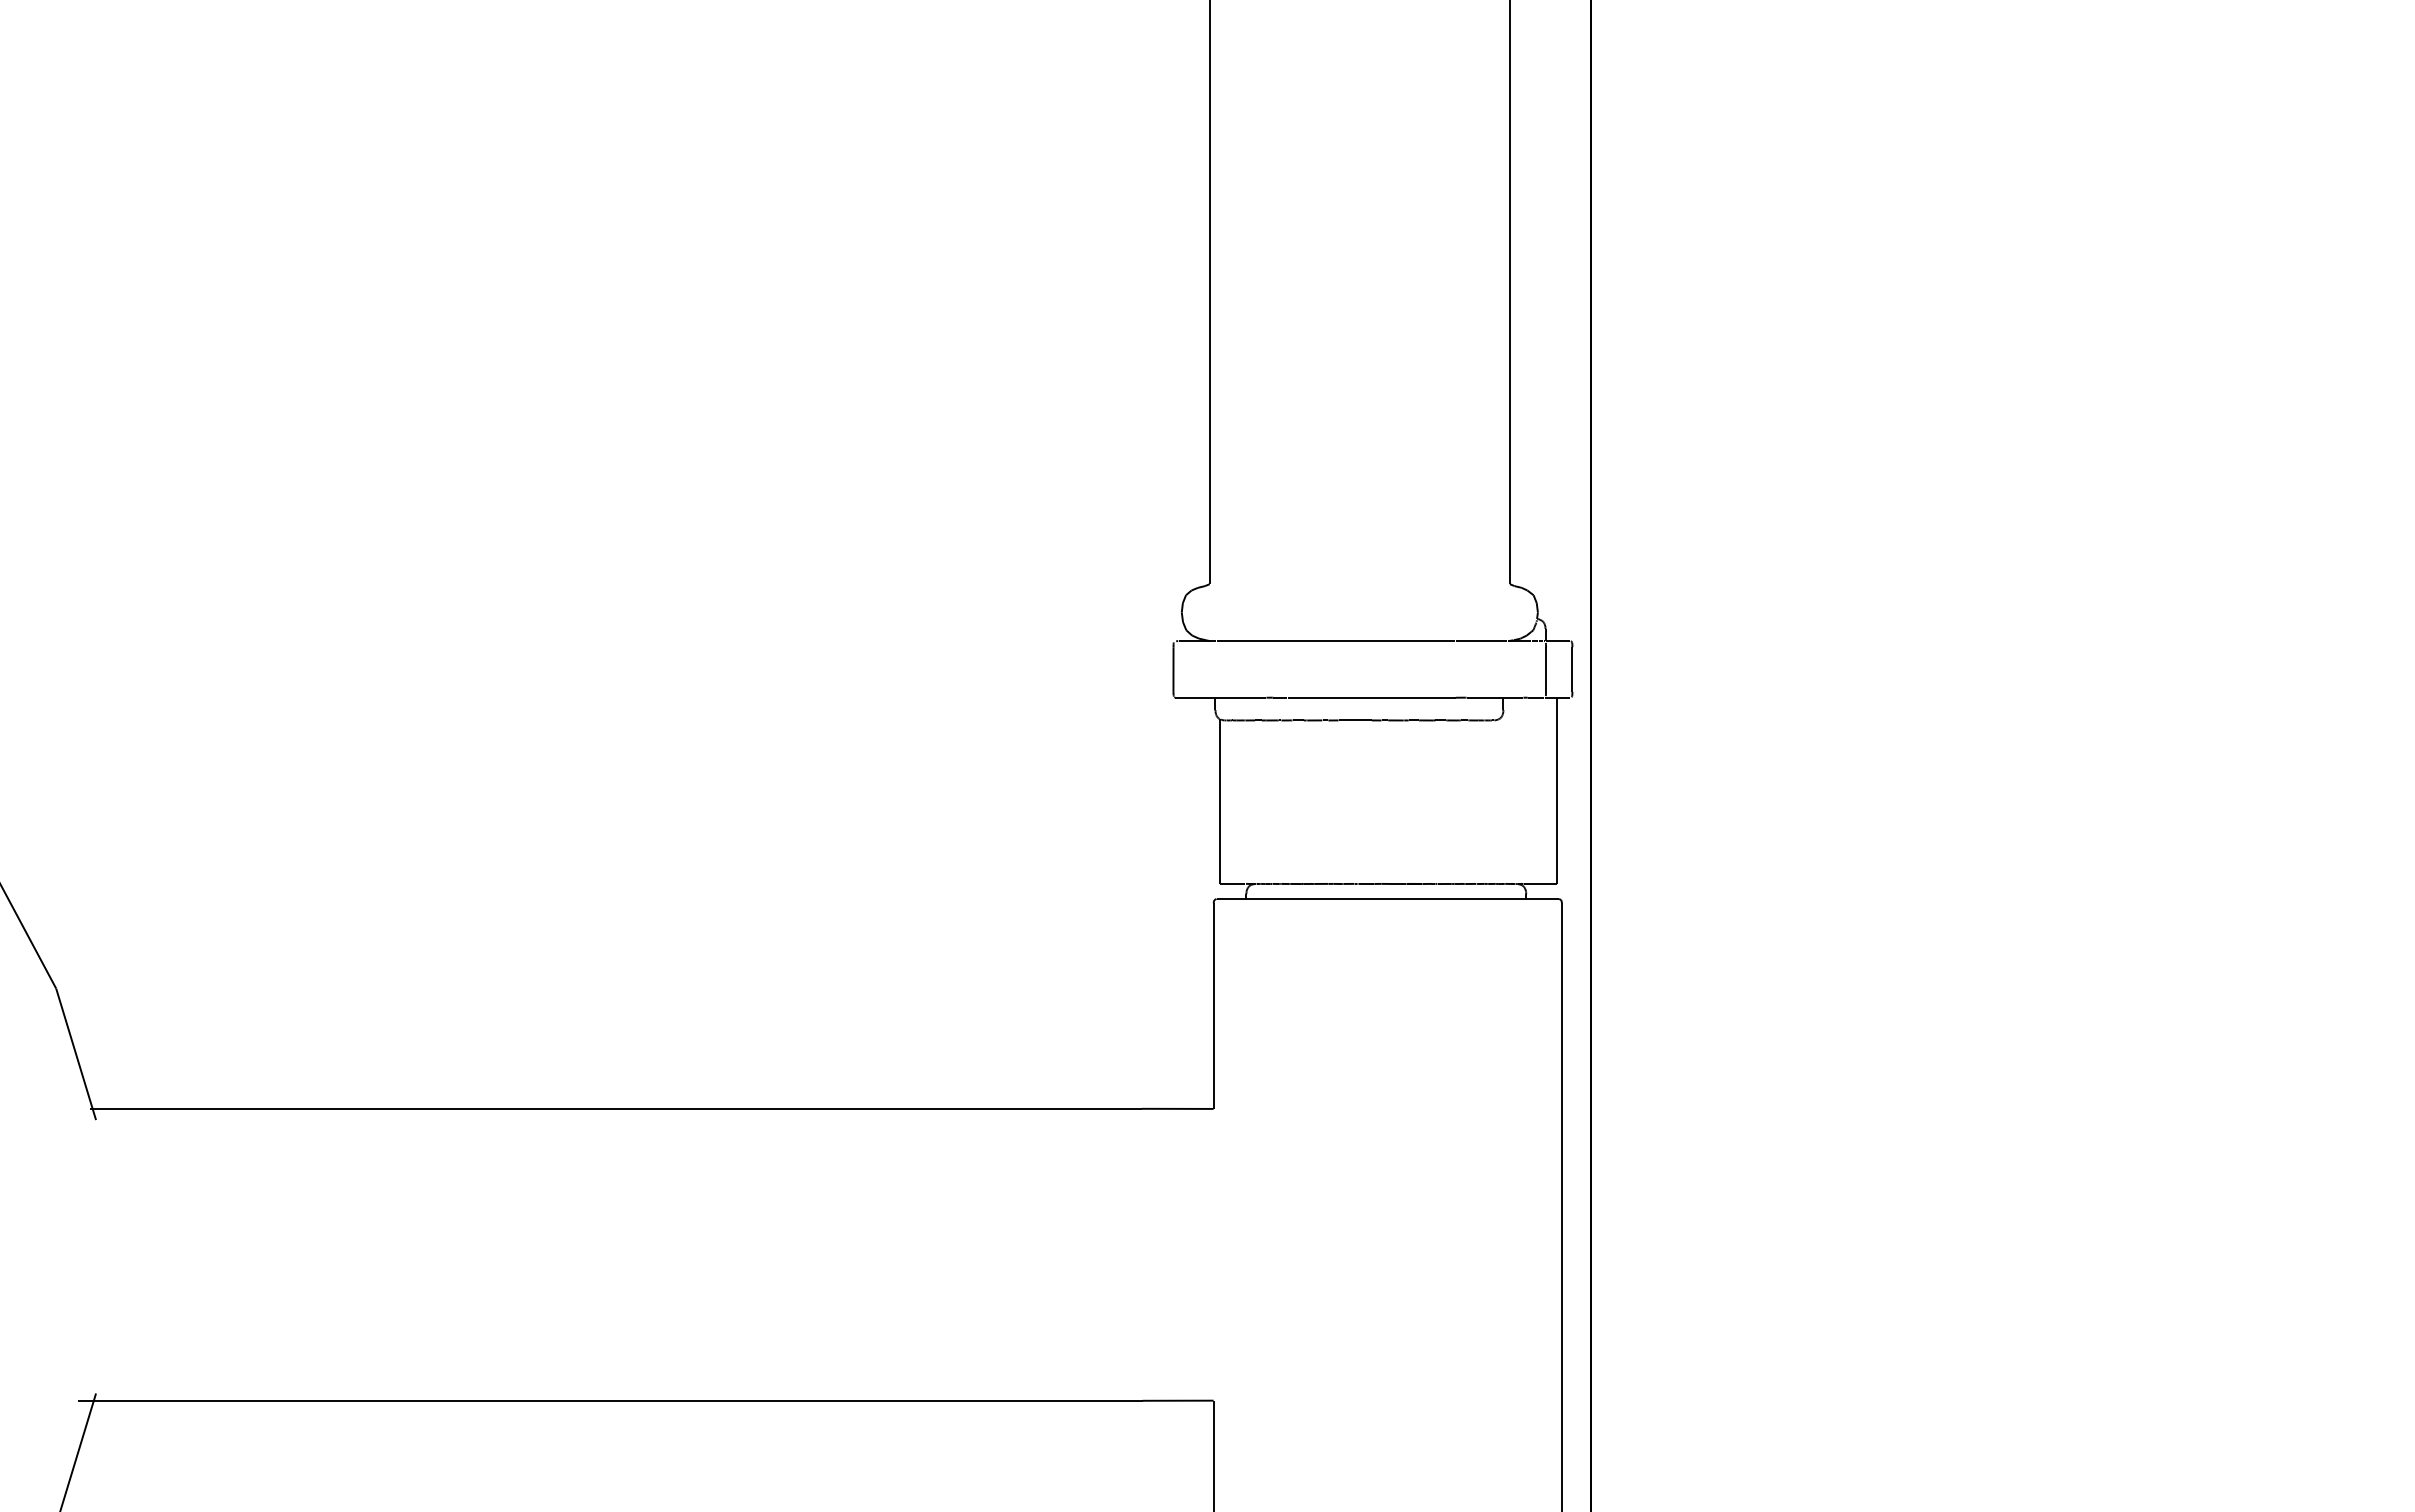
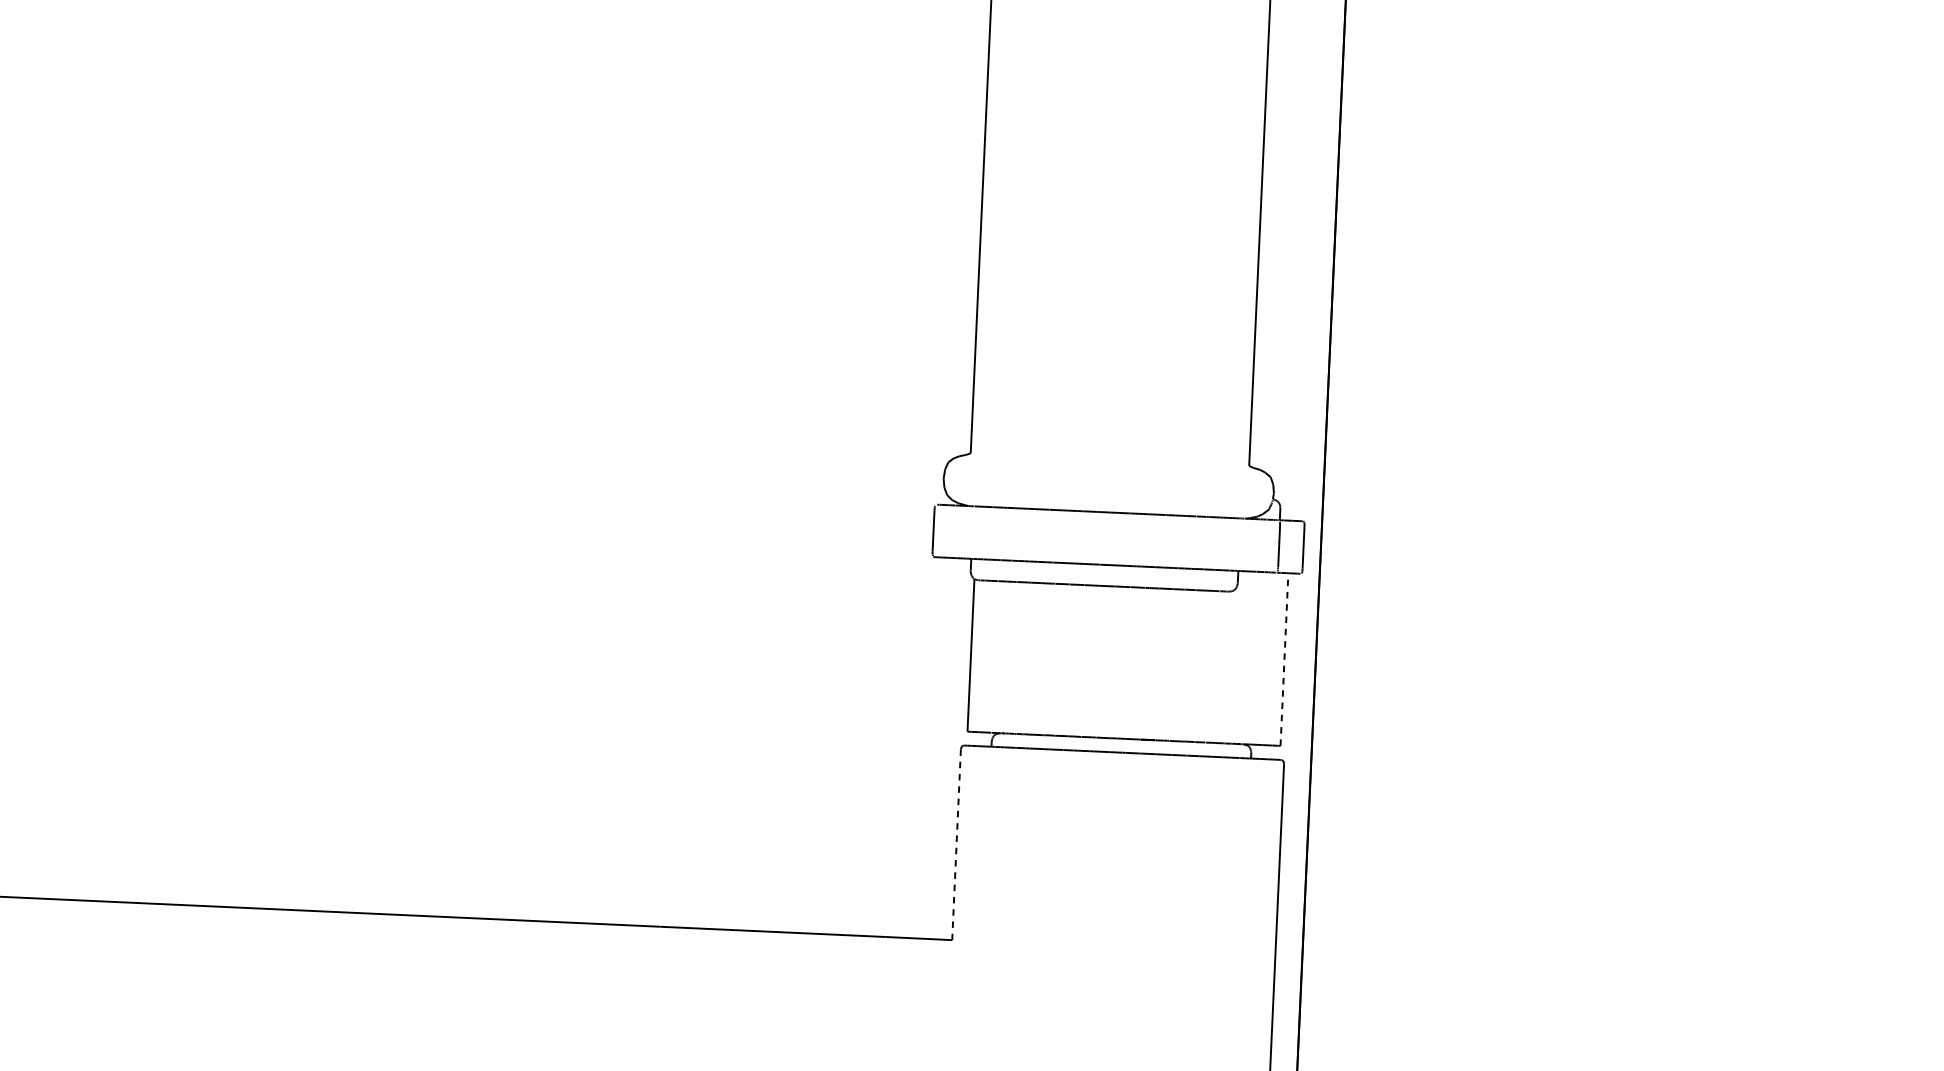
line: (1557, 790) -> (1284, 659), solid -> dashed
line: (1213, 1006) -> (956, 845), solid -> dashed

